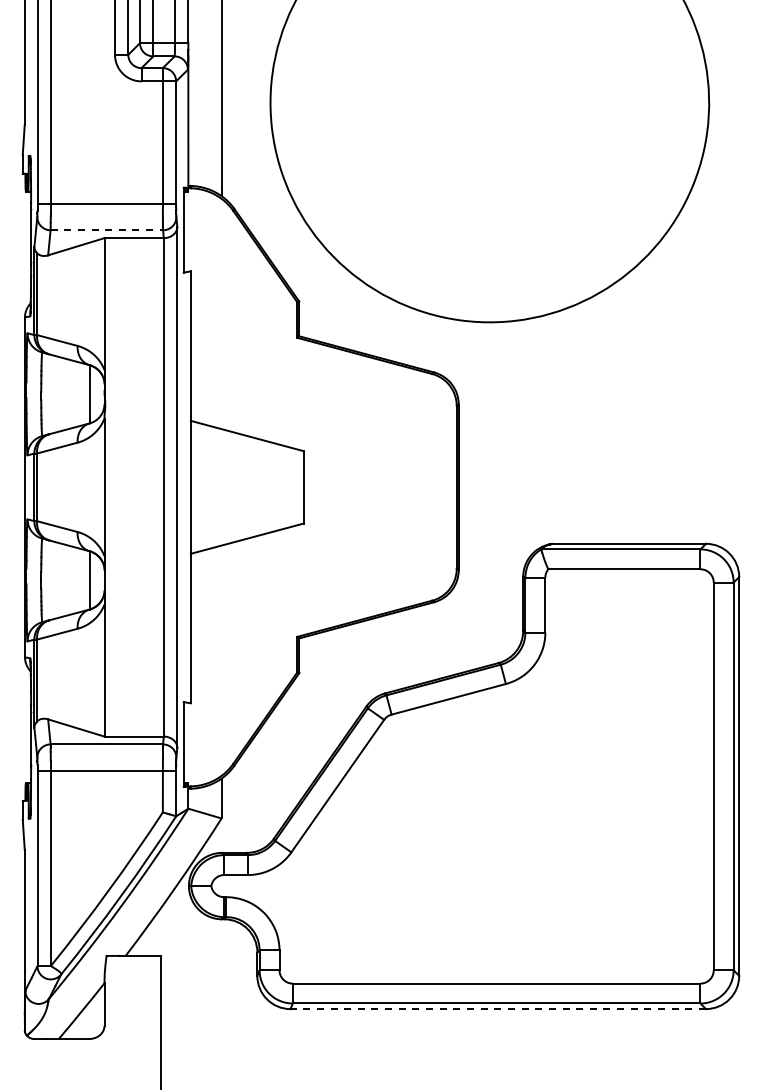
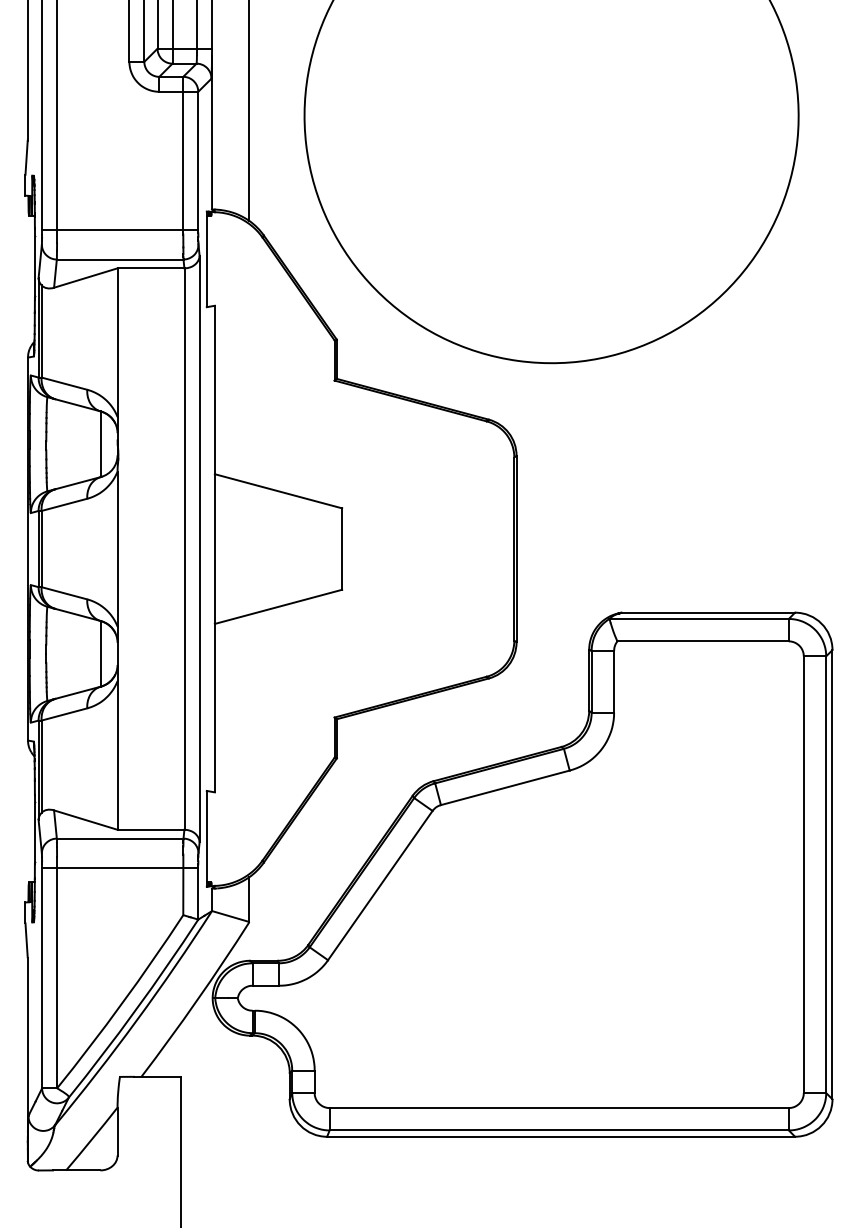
line: (107, 230) -> (120, 259), dashed -> solid
line: (498, 1009) -> (561, 1137), dashed -> solid

